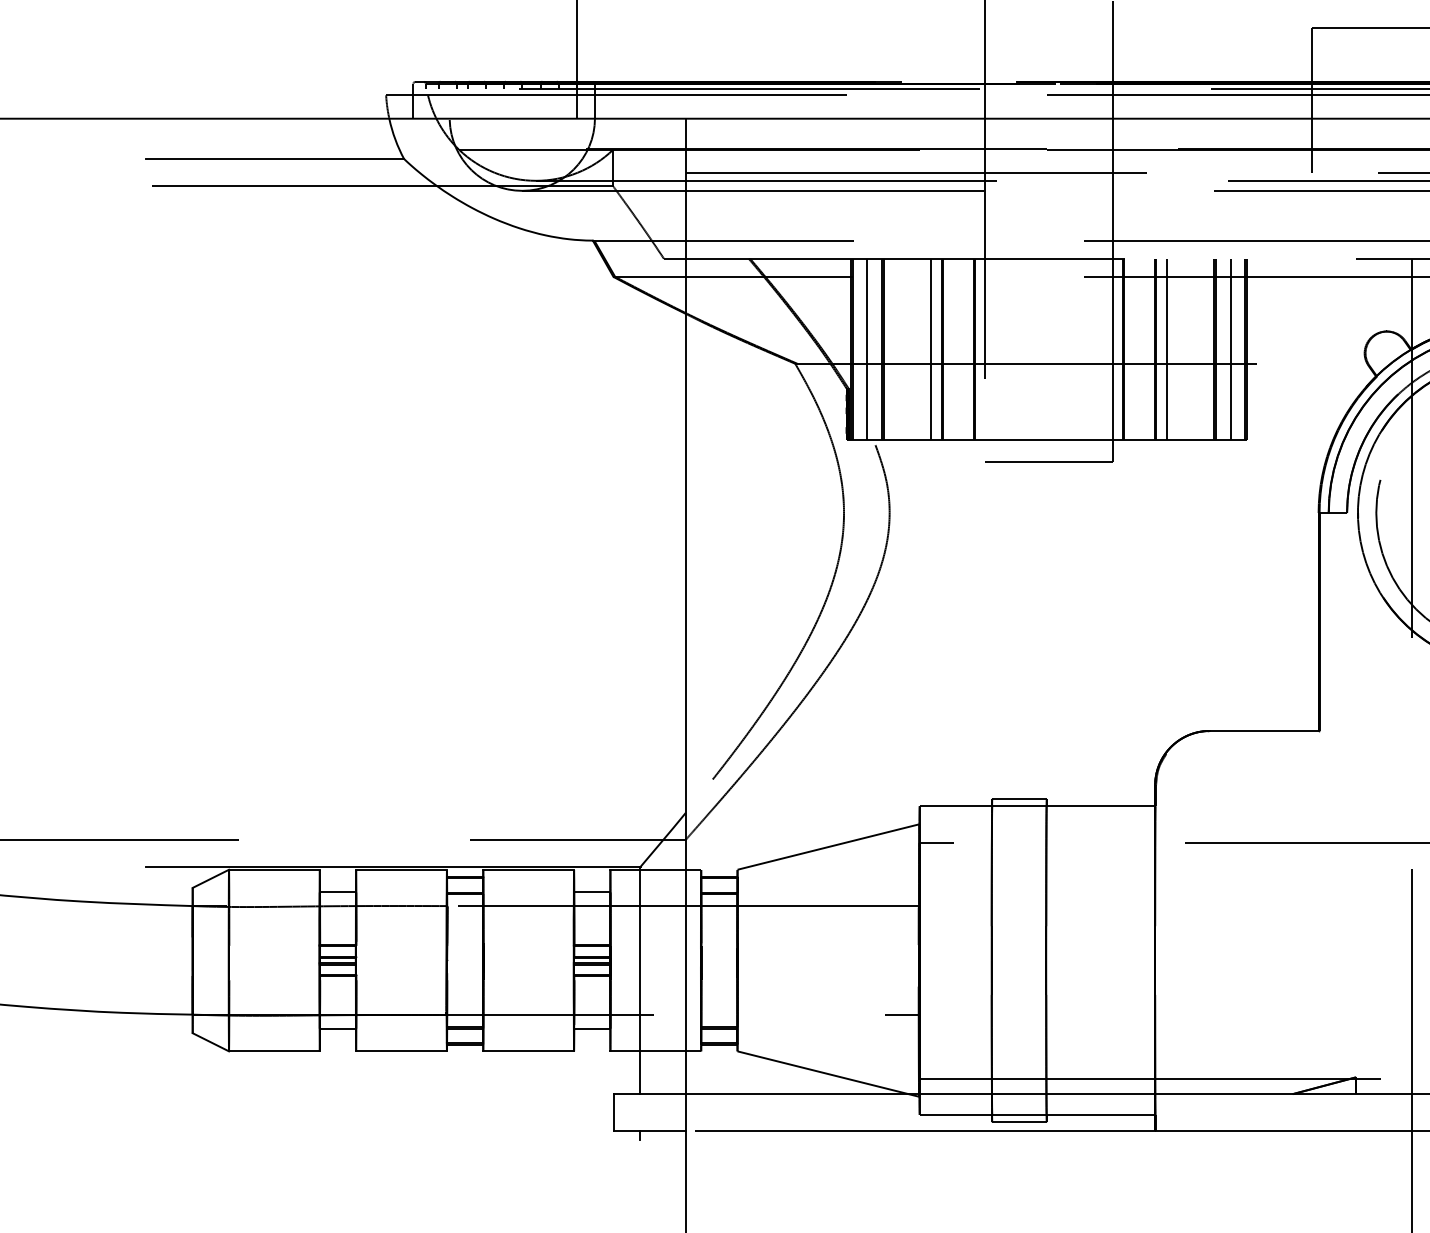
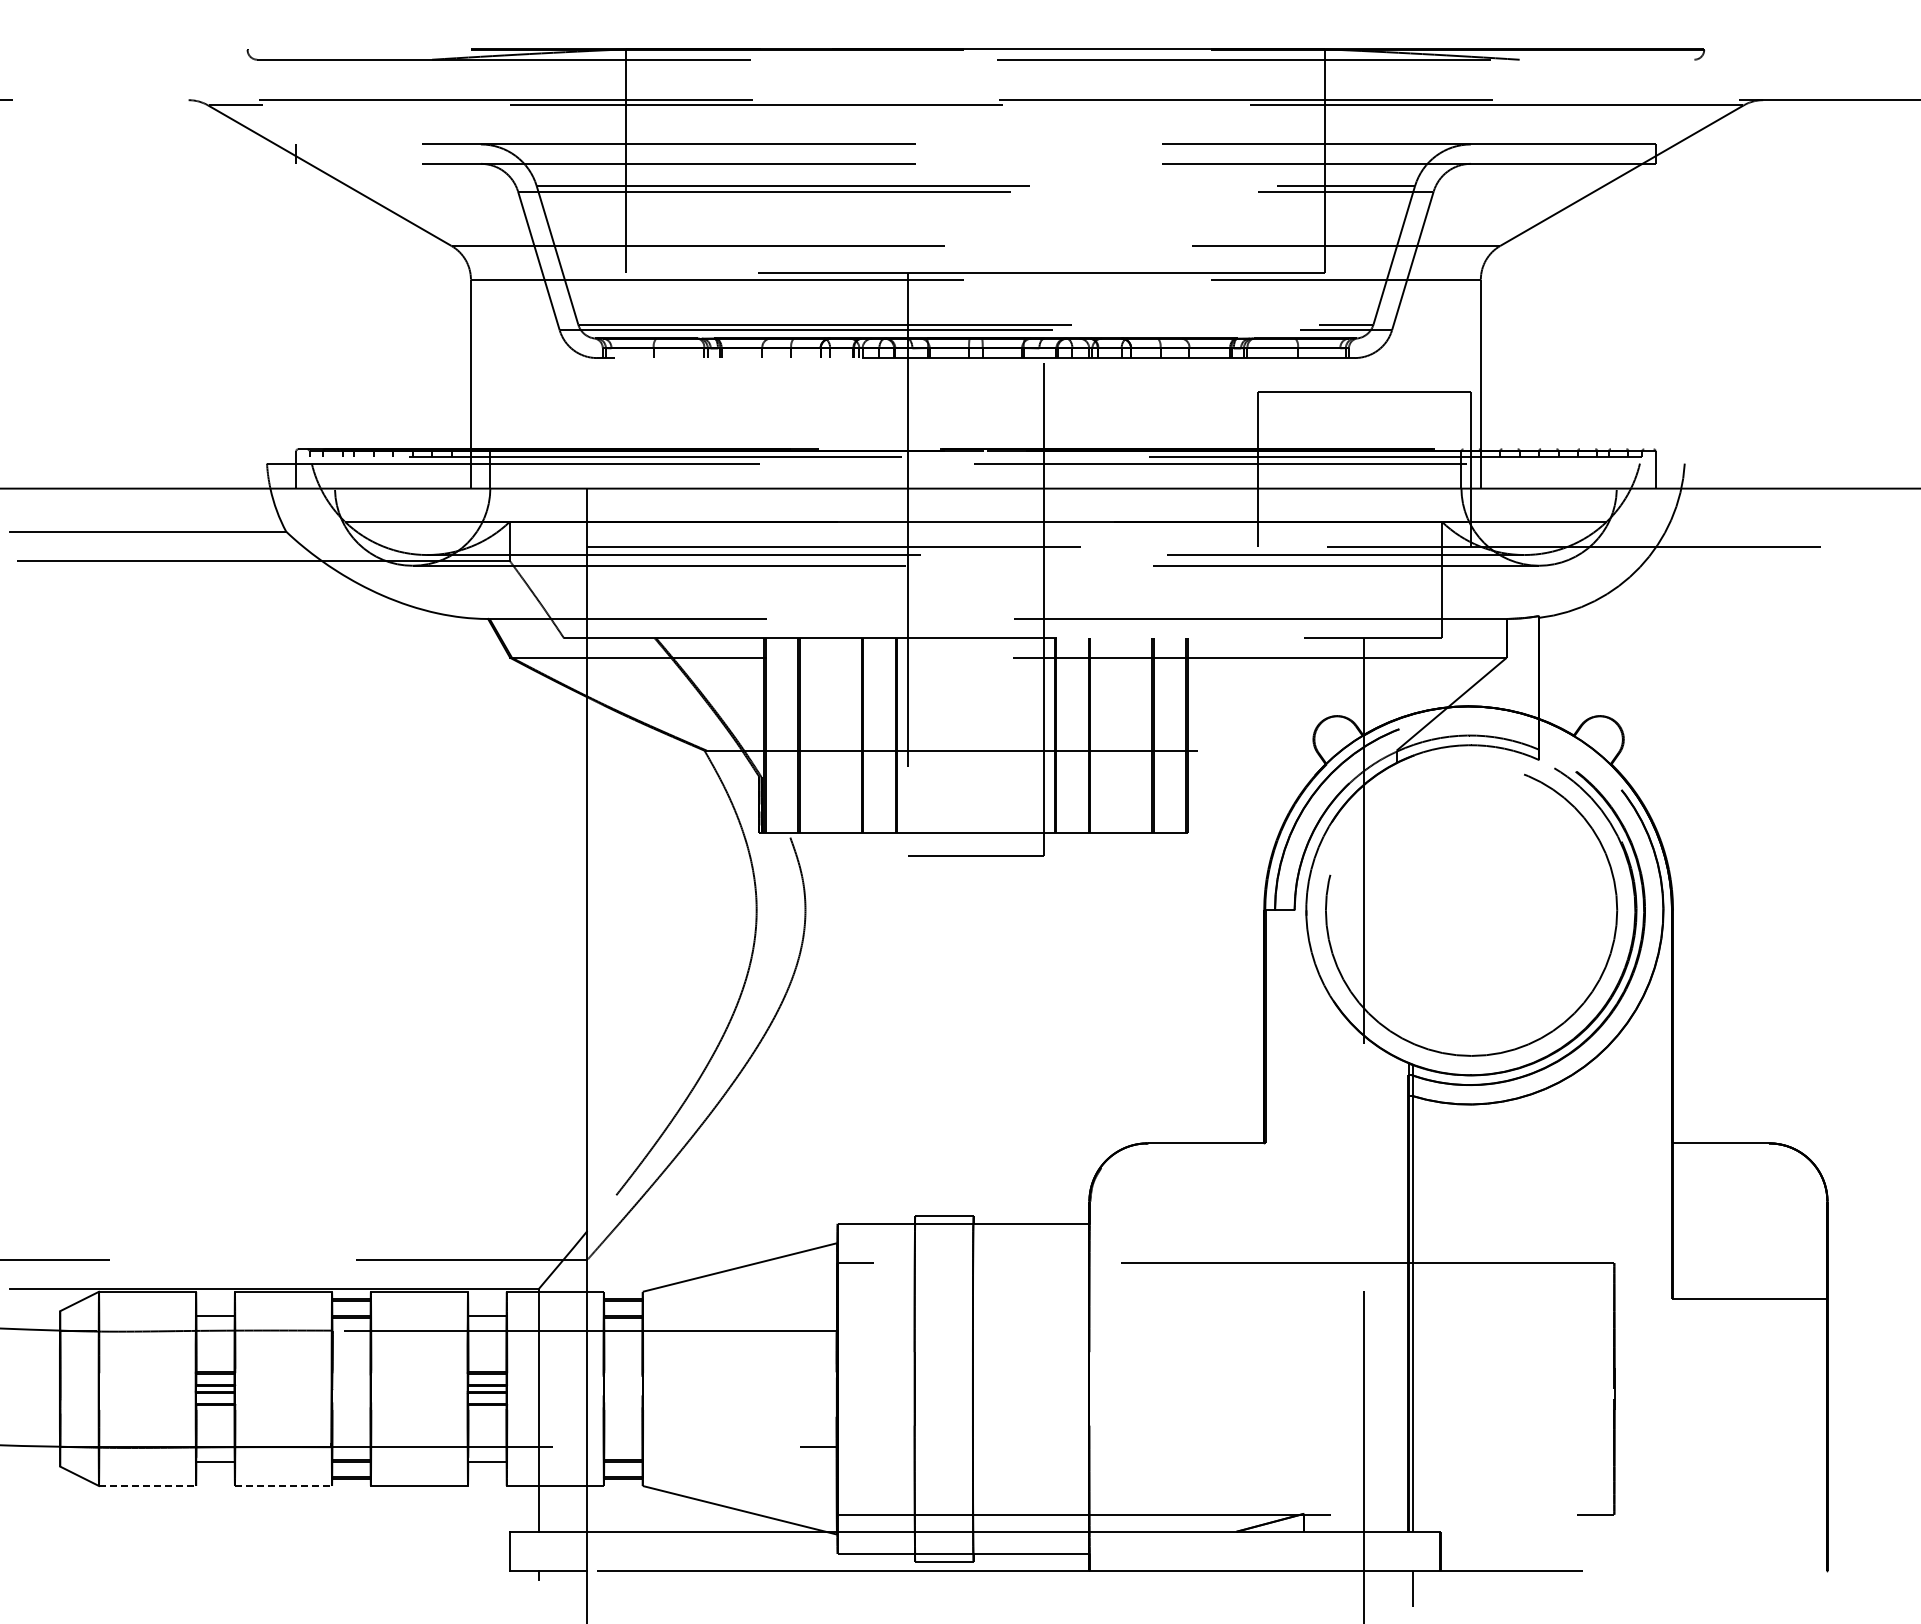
line: (867, 349) -> (781, 735), removed
line: (930, 349) -> (849, 735), removed
line: (1167, 349) -> (1102, 735), removed
line: (1230, 349) -> (1170, 735), removed
line: (274, 1051) -> (147, 1486), solid -> dashed
line: (401, 1051) -> (283, 1486), solid -> dashed

